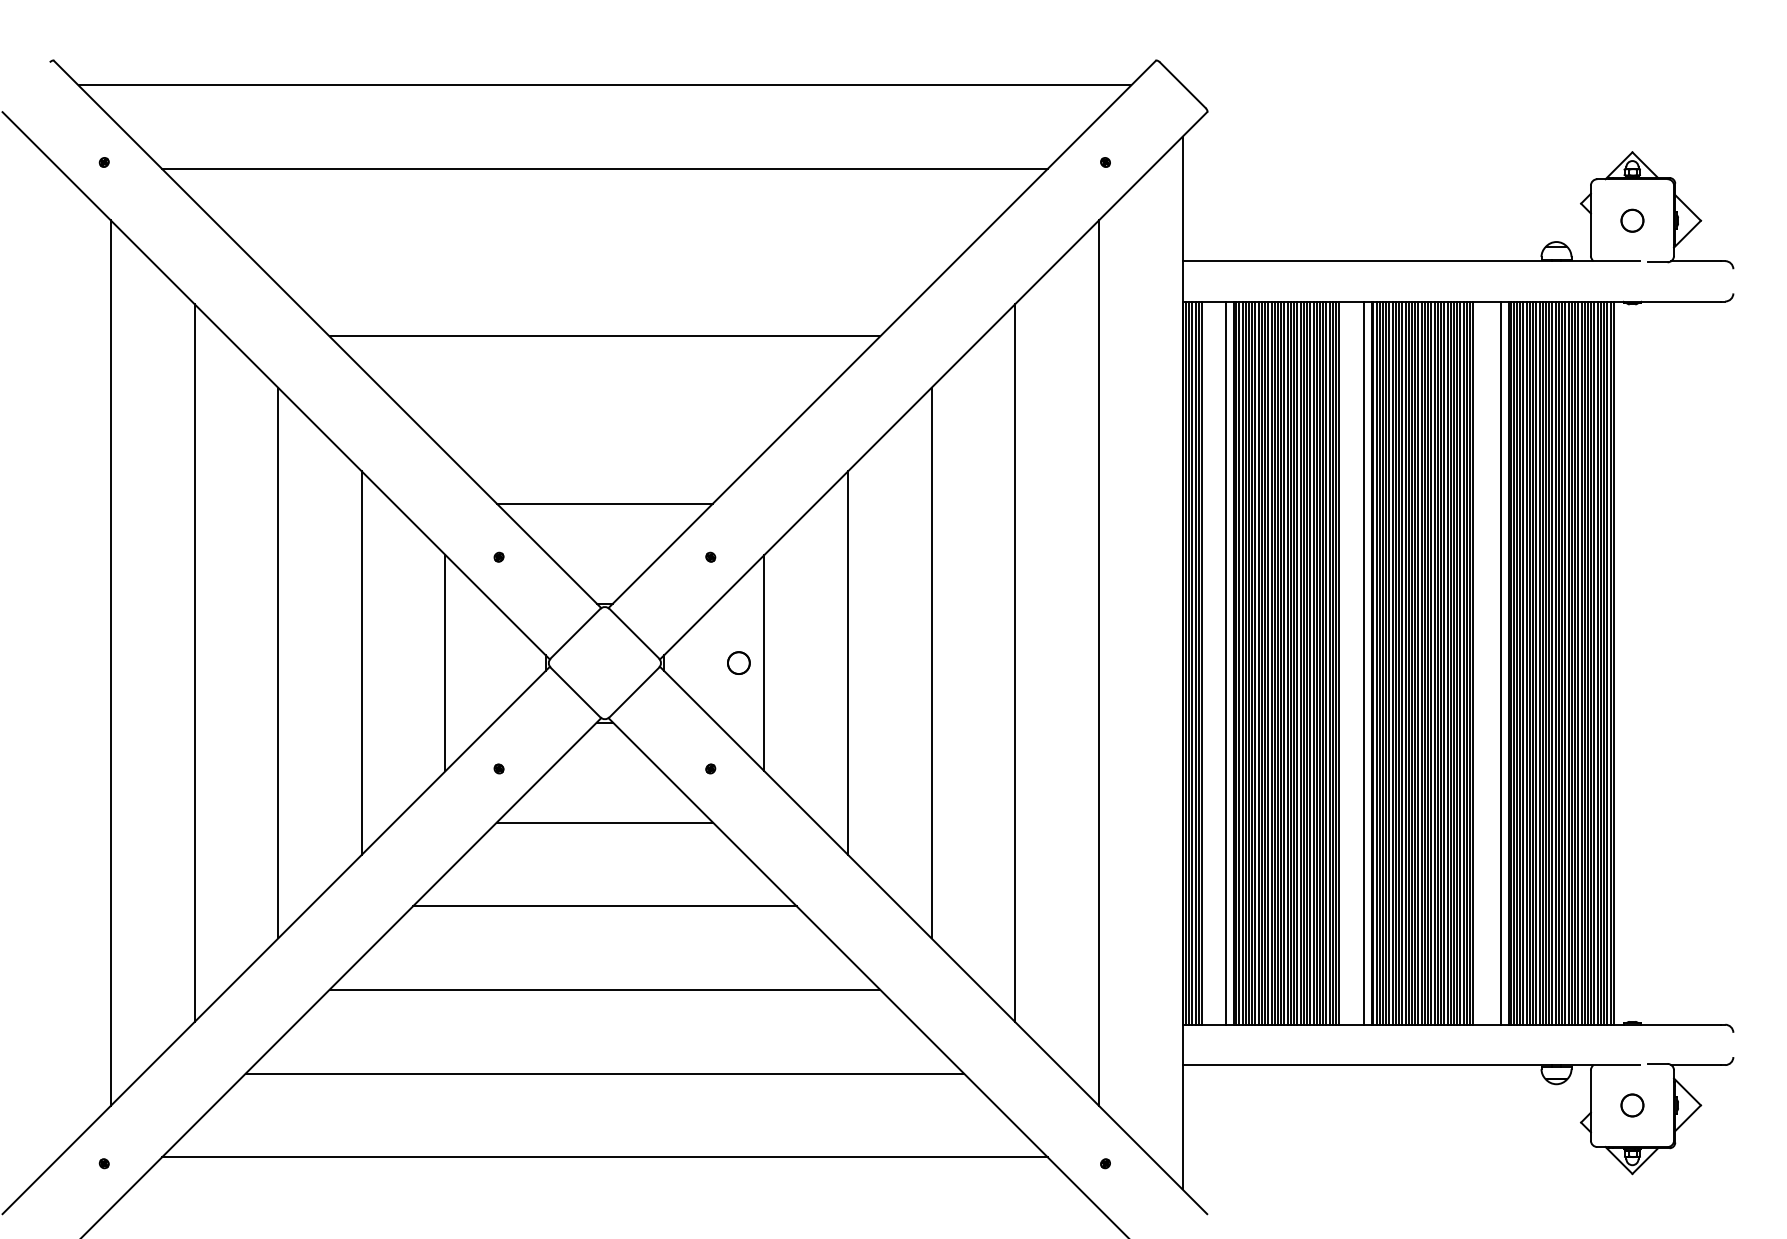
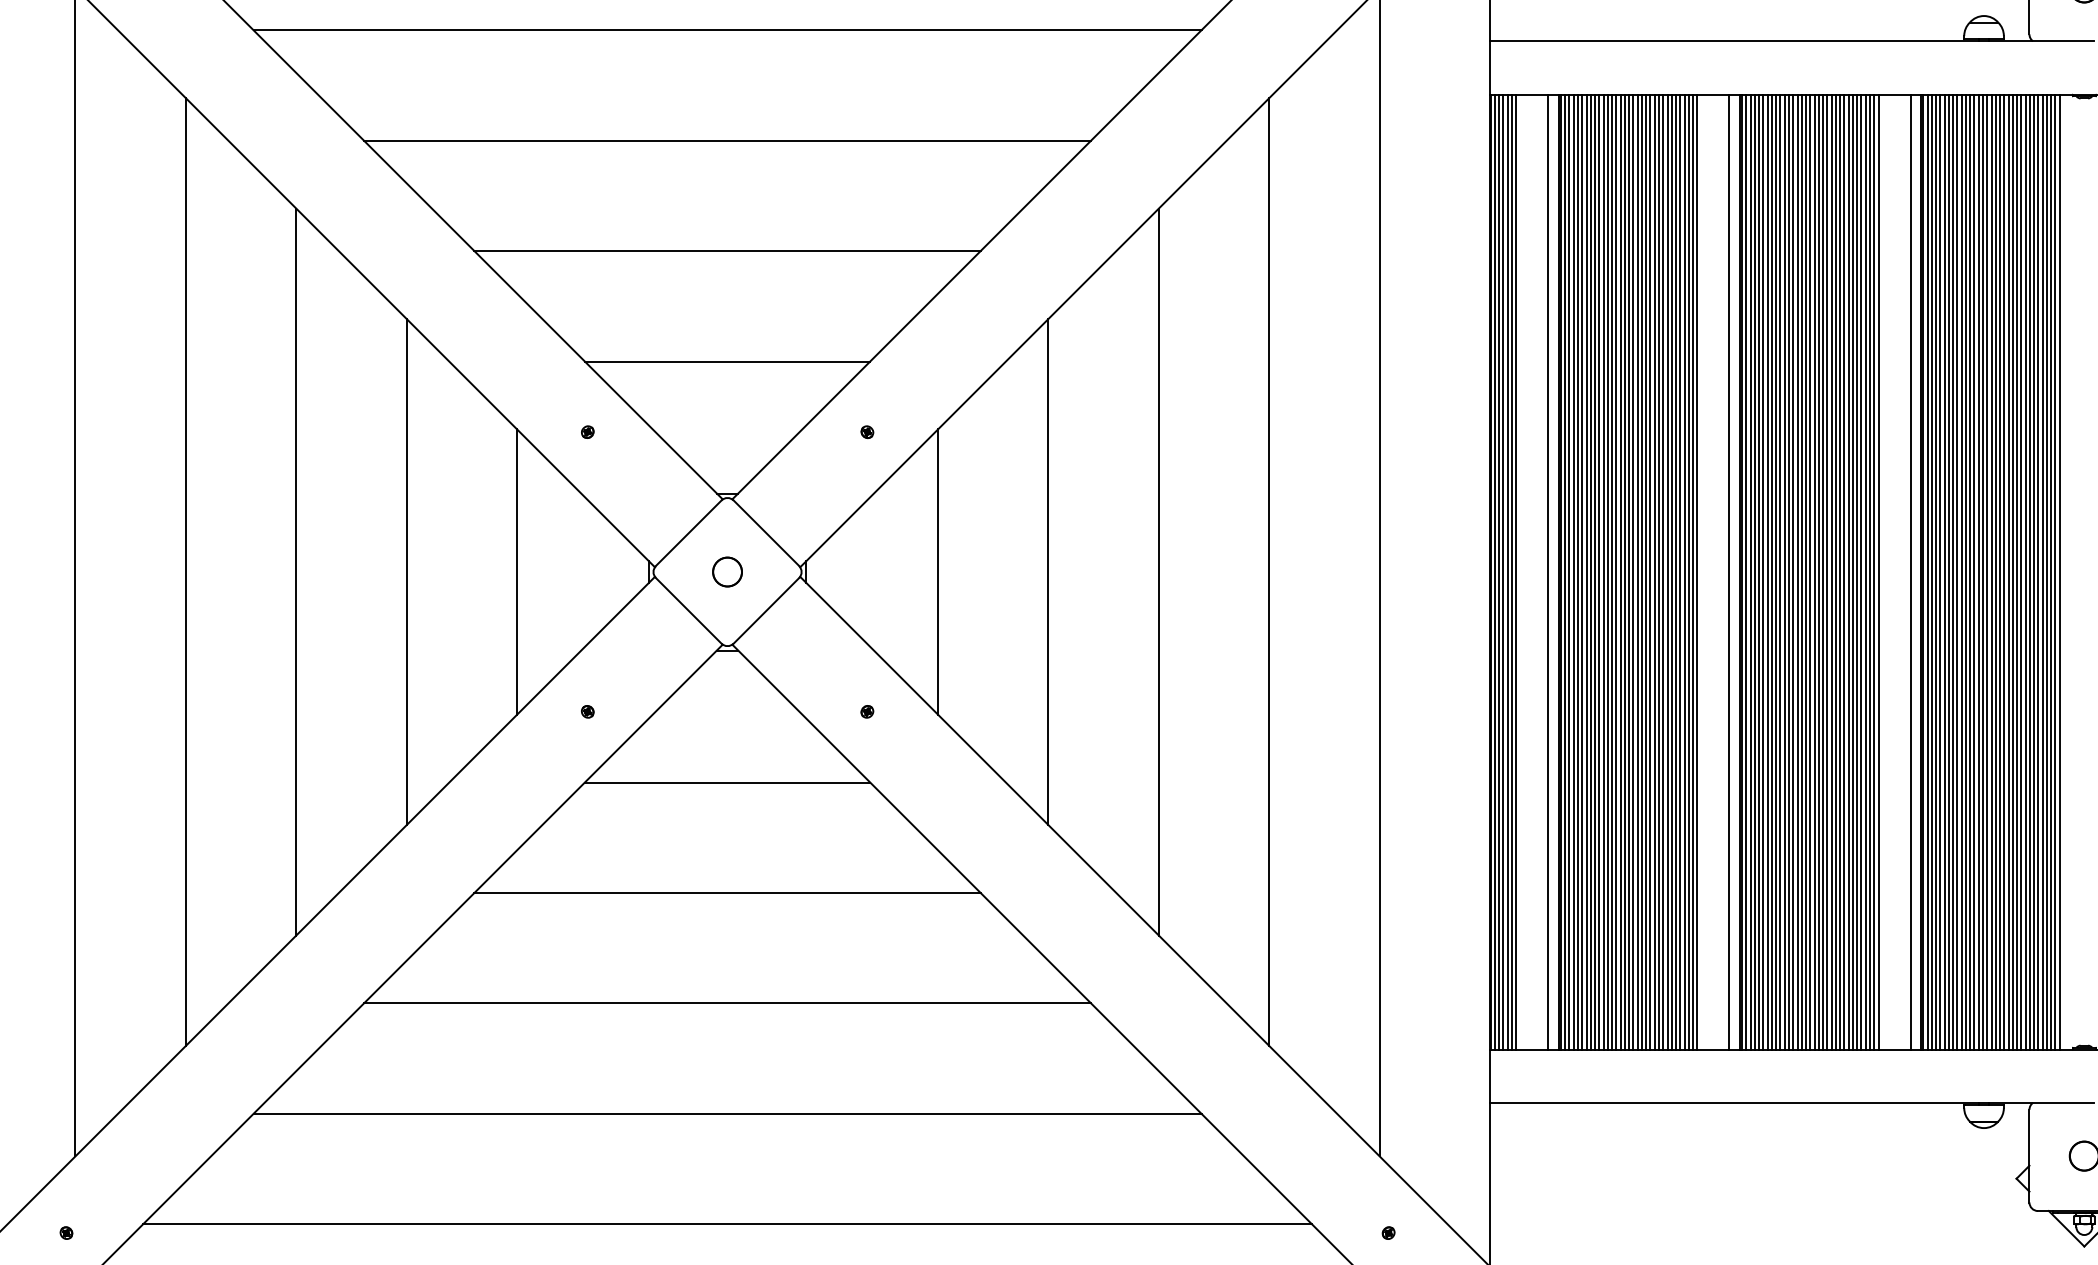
line: (604, 252) -> (727, 29), added
line: (604, 420) -> (727, 251), added
circle: (738, 662) -> (727, 571), moved
line: (1476, 662) -> (1878, 571), added

